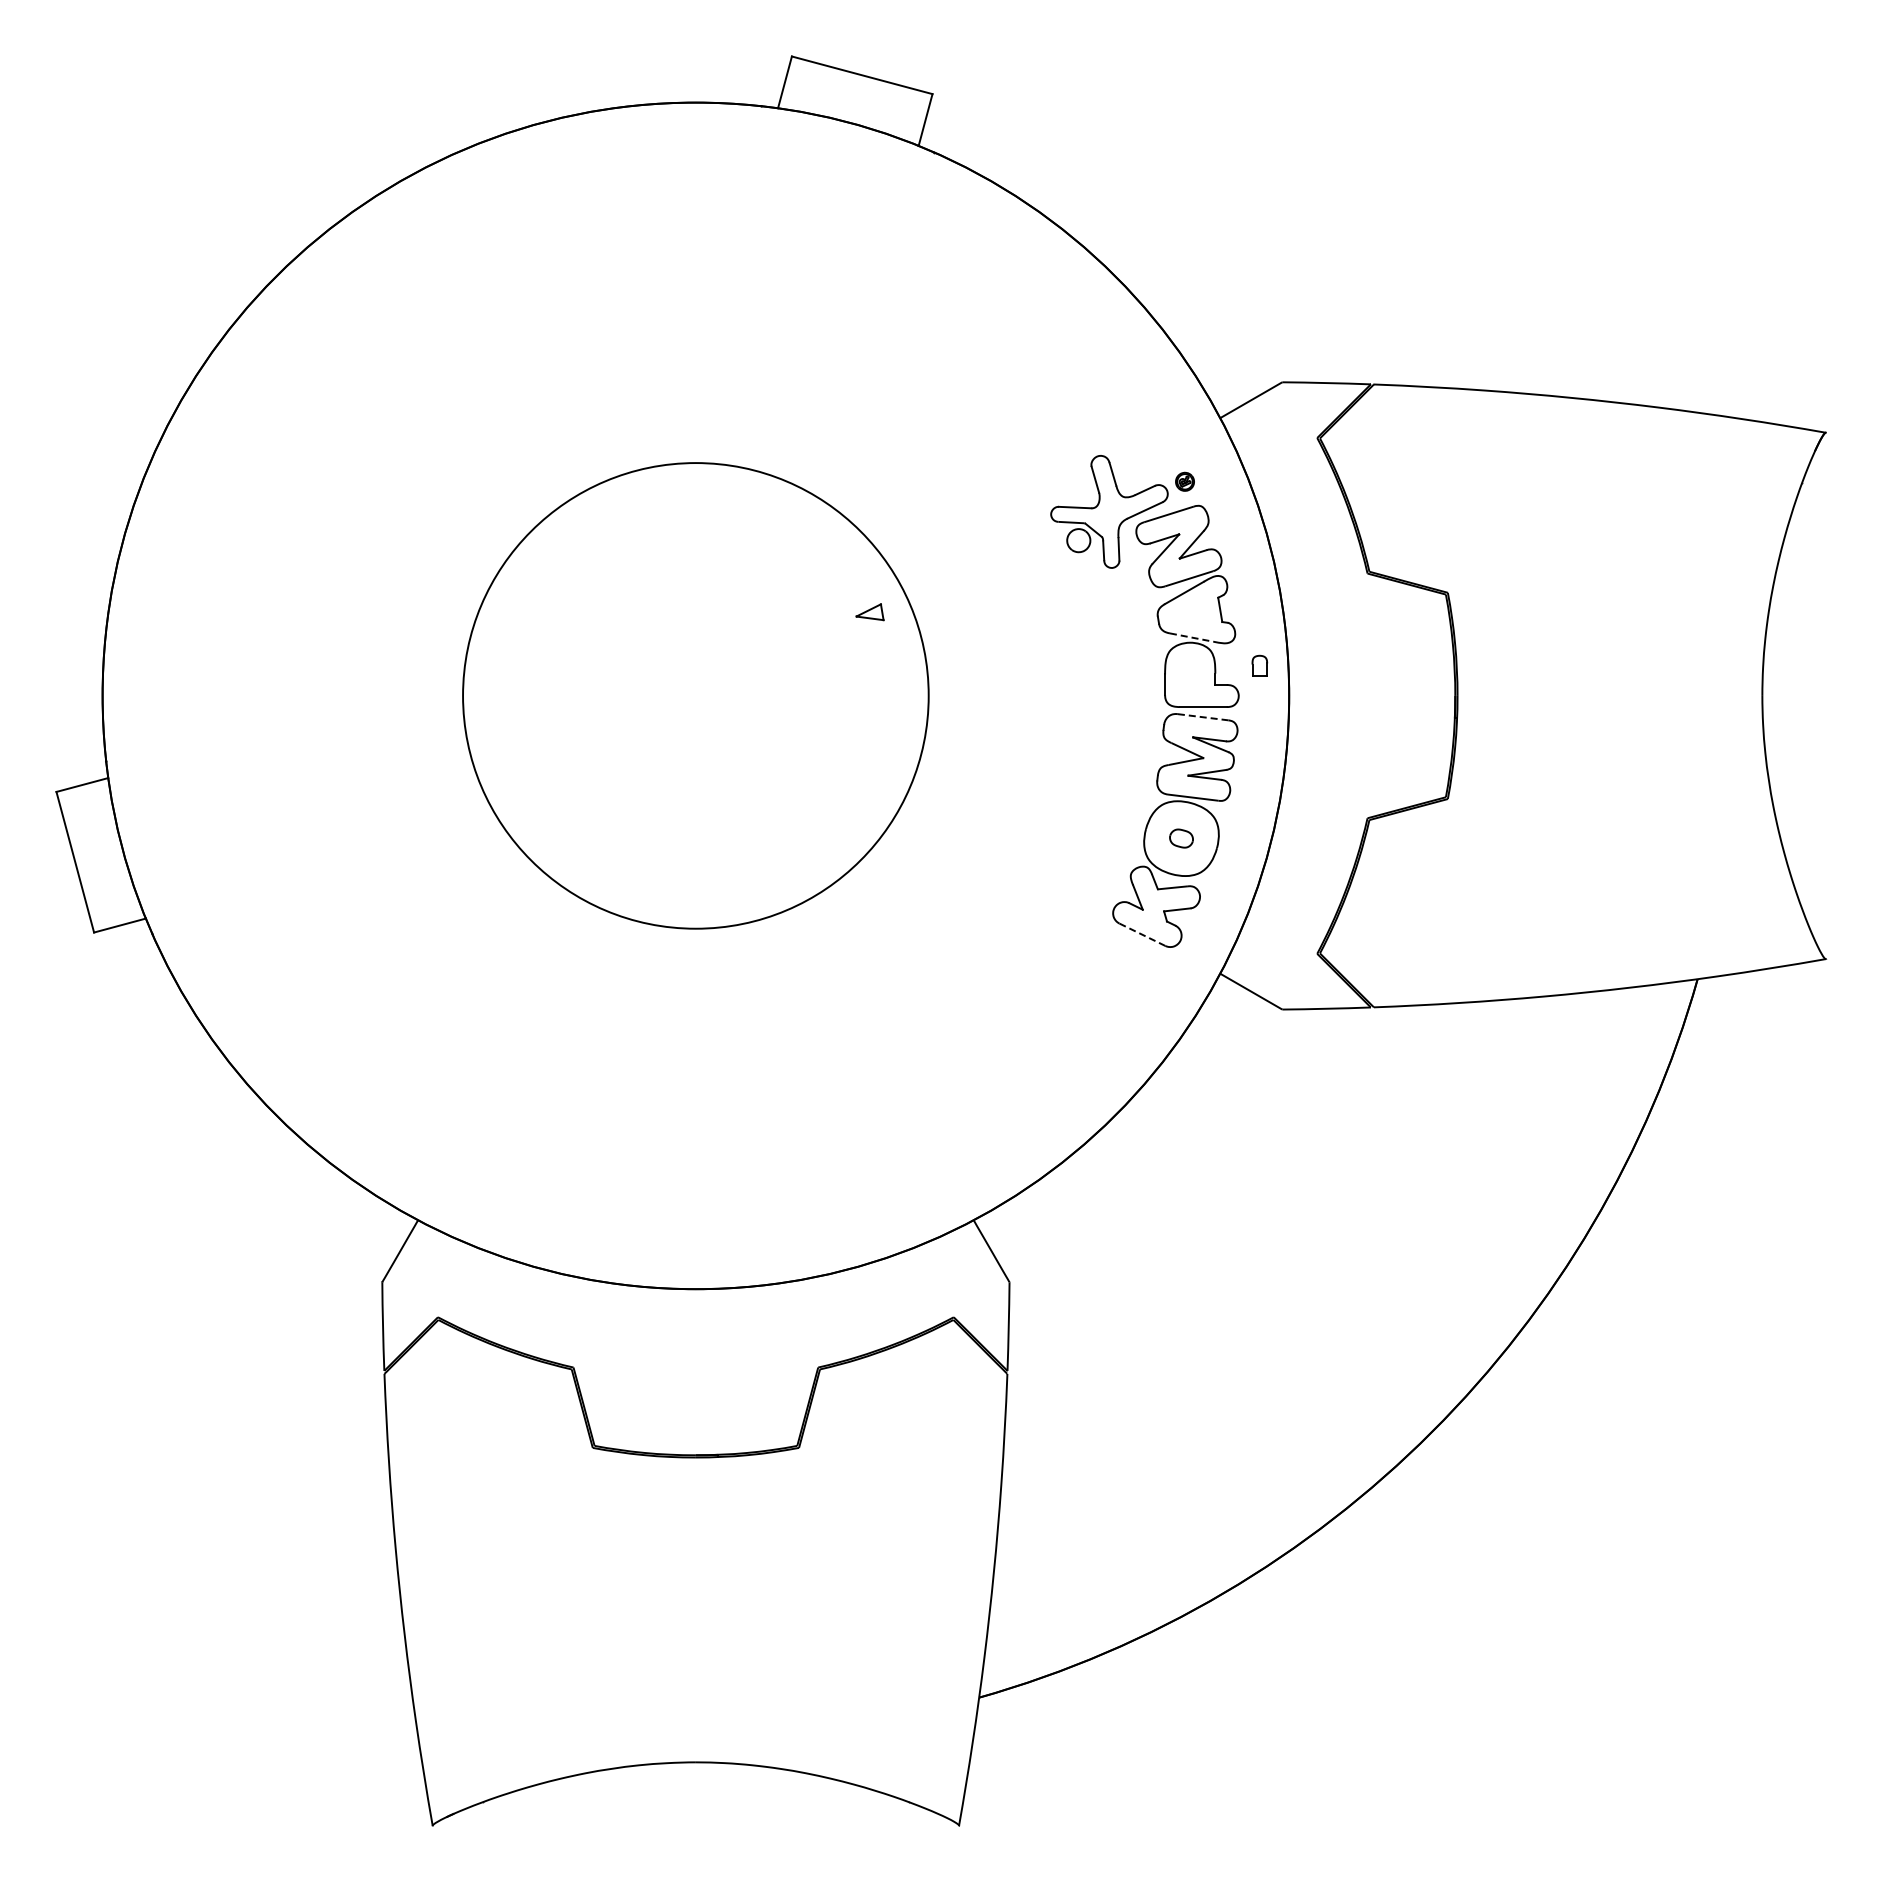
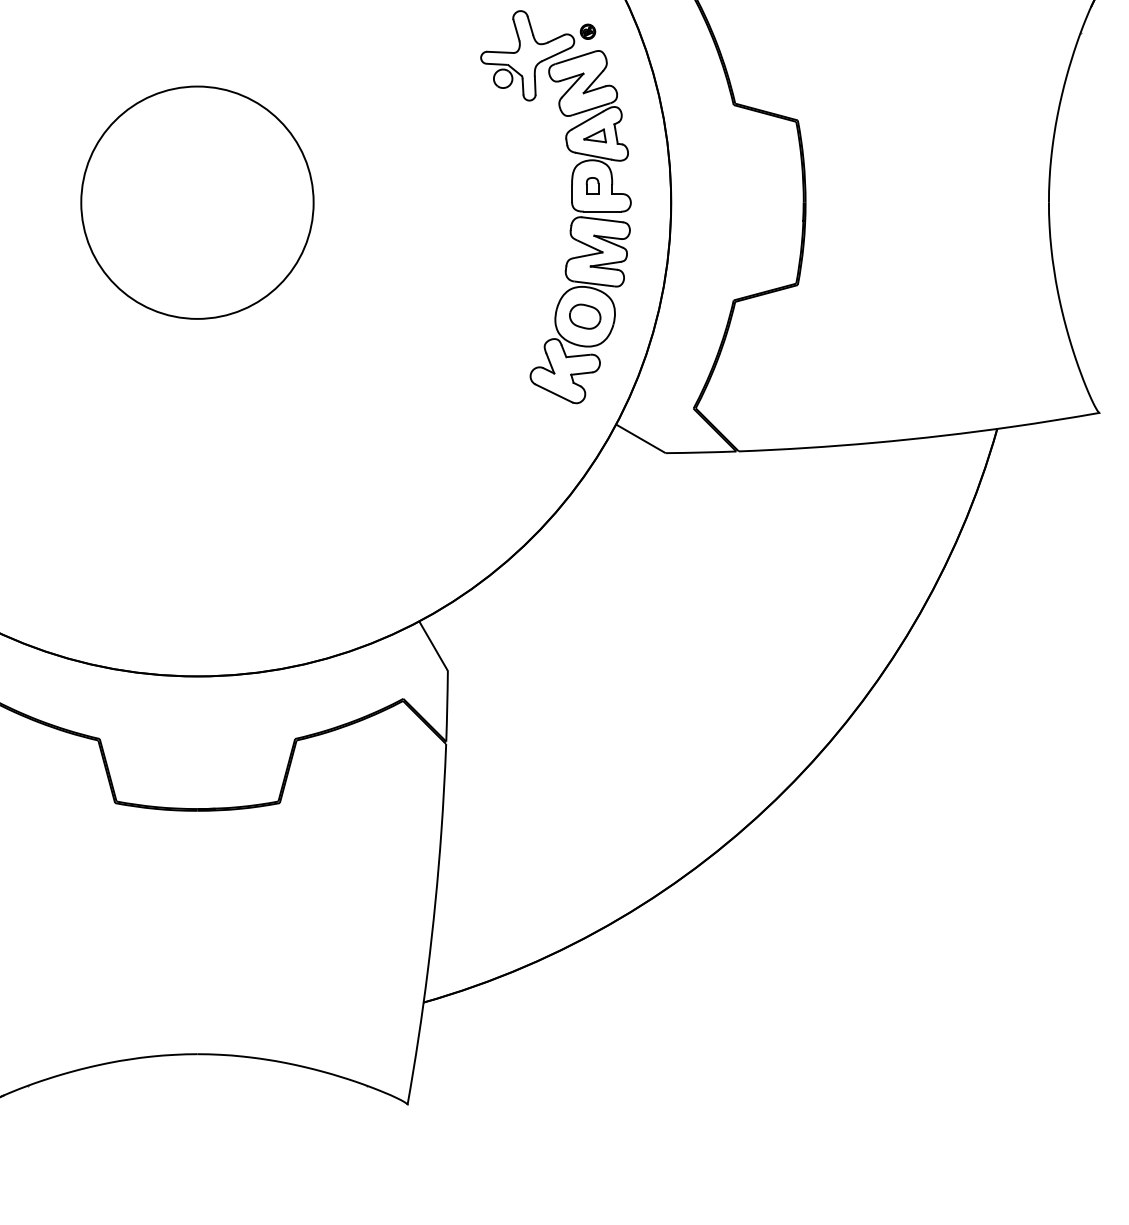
part: (869, 612) -> (594, 136), moved
line: (1192, 637) -> (593, 156), dashed -> solid
part: (1259, 665) -> (592, 185), moved
circle: (695, 695) -> (197, 202), size x0.62
line: (1203, 717) -> (602, 219), dashed -> solid
part: (1181, 838) -> (585, 316), size x1.67
line: (1142, 934) -> (554, 393), dashed -> solid

